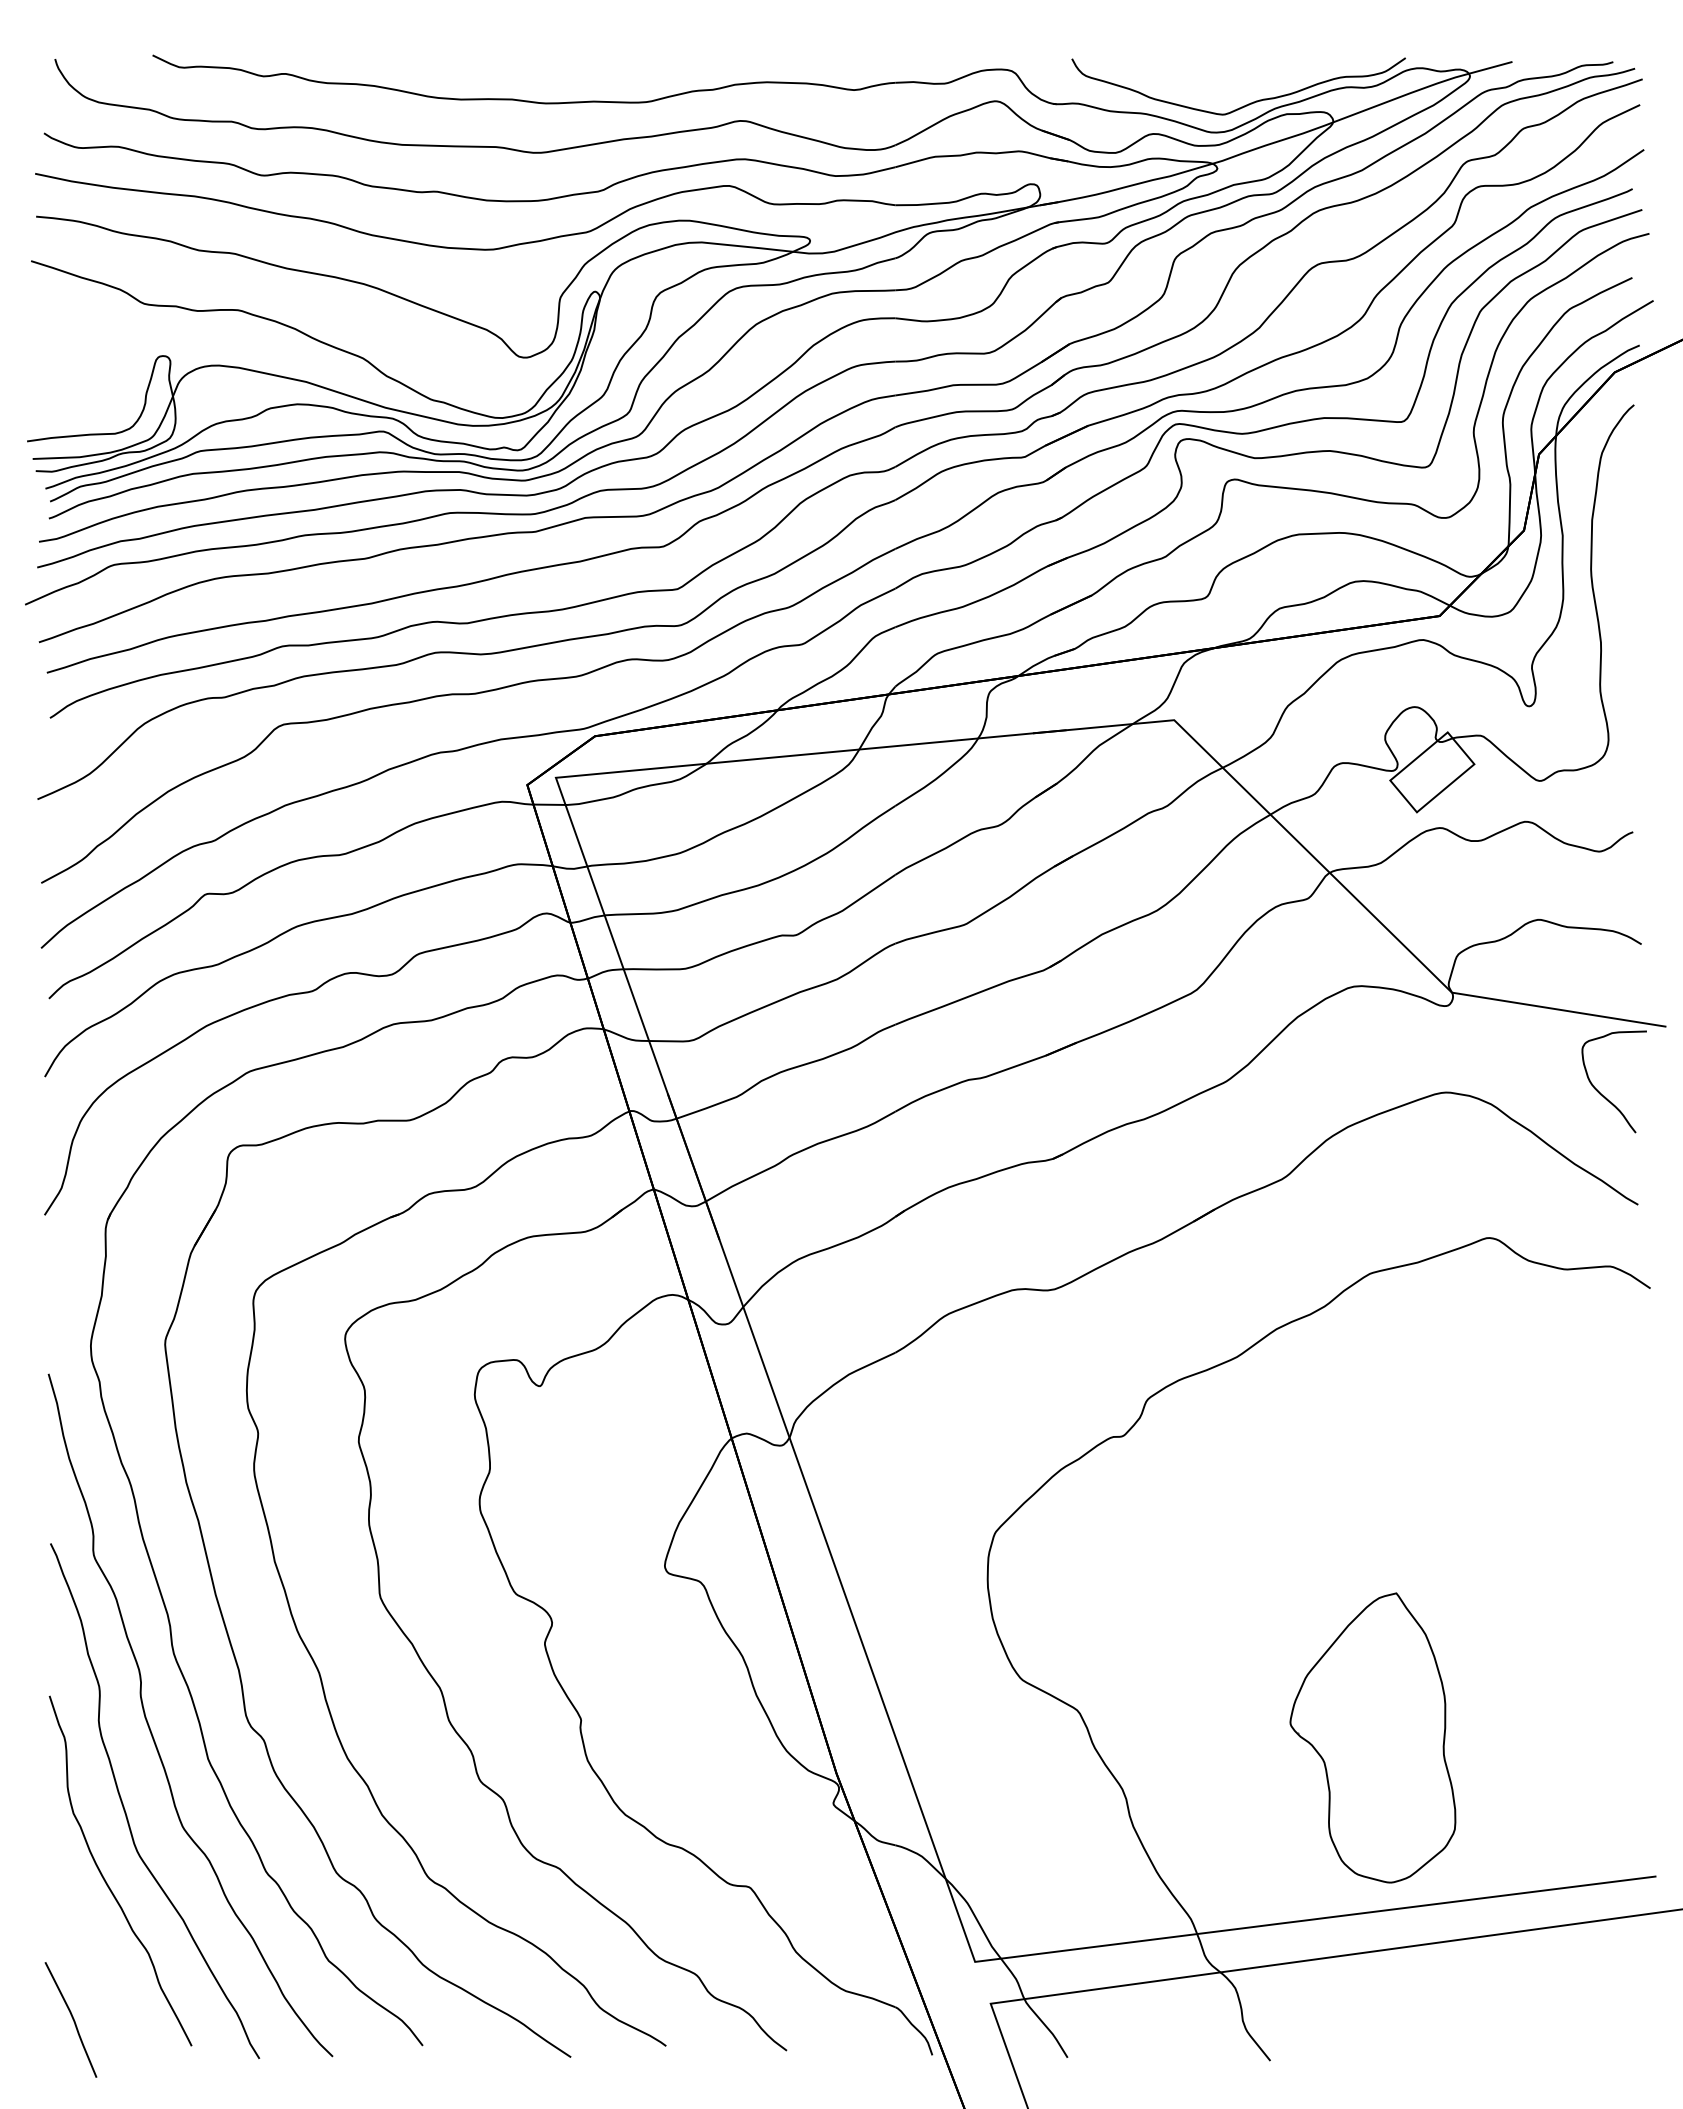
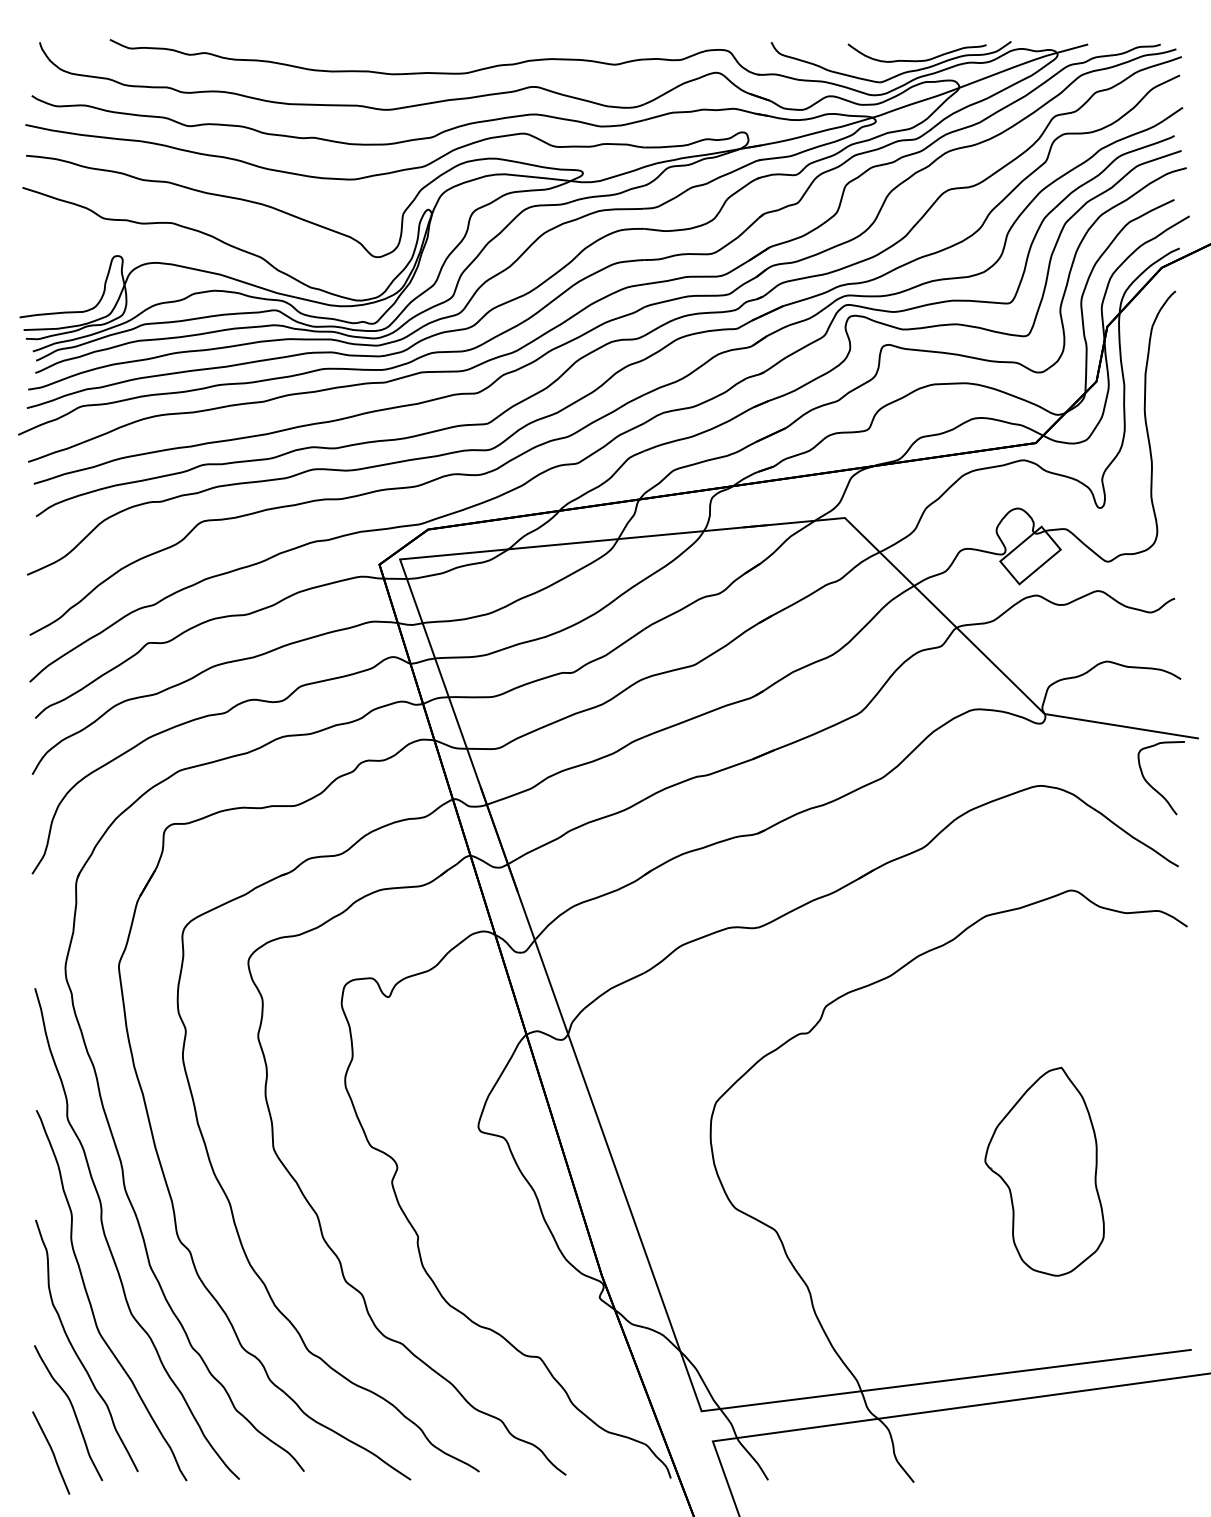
curve: (1274, 84) -> (917, 60), added
part: (1372, 1737) -> (1044, 1171), moved
curve: (101, 1960) -> (73, 1410), added

